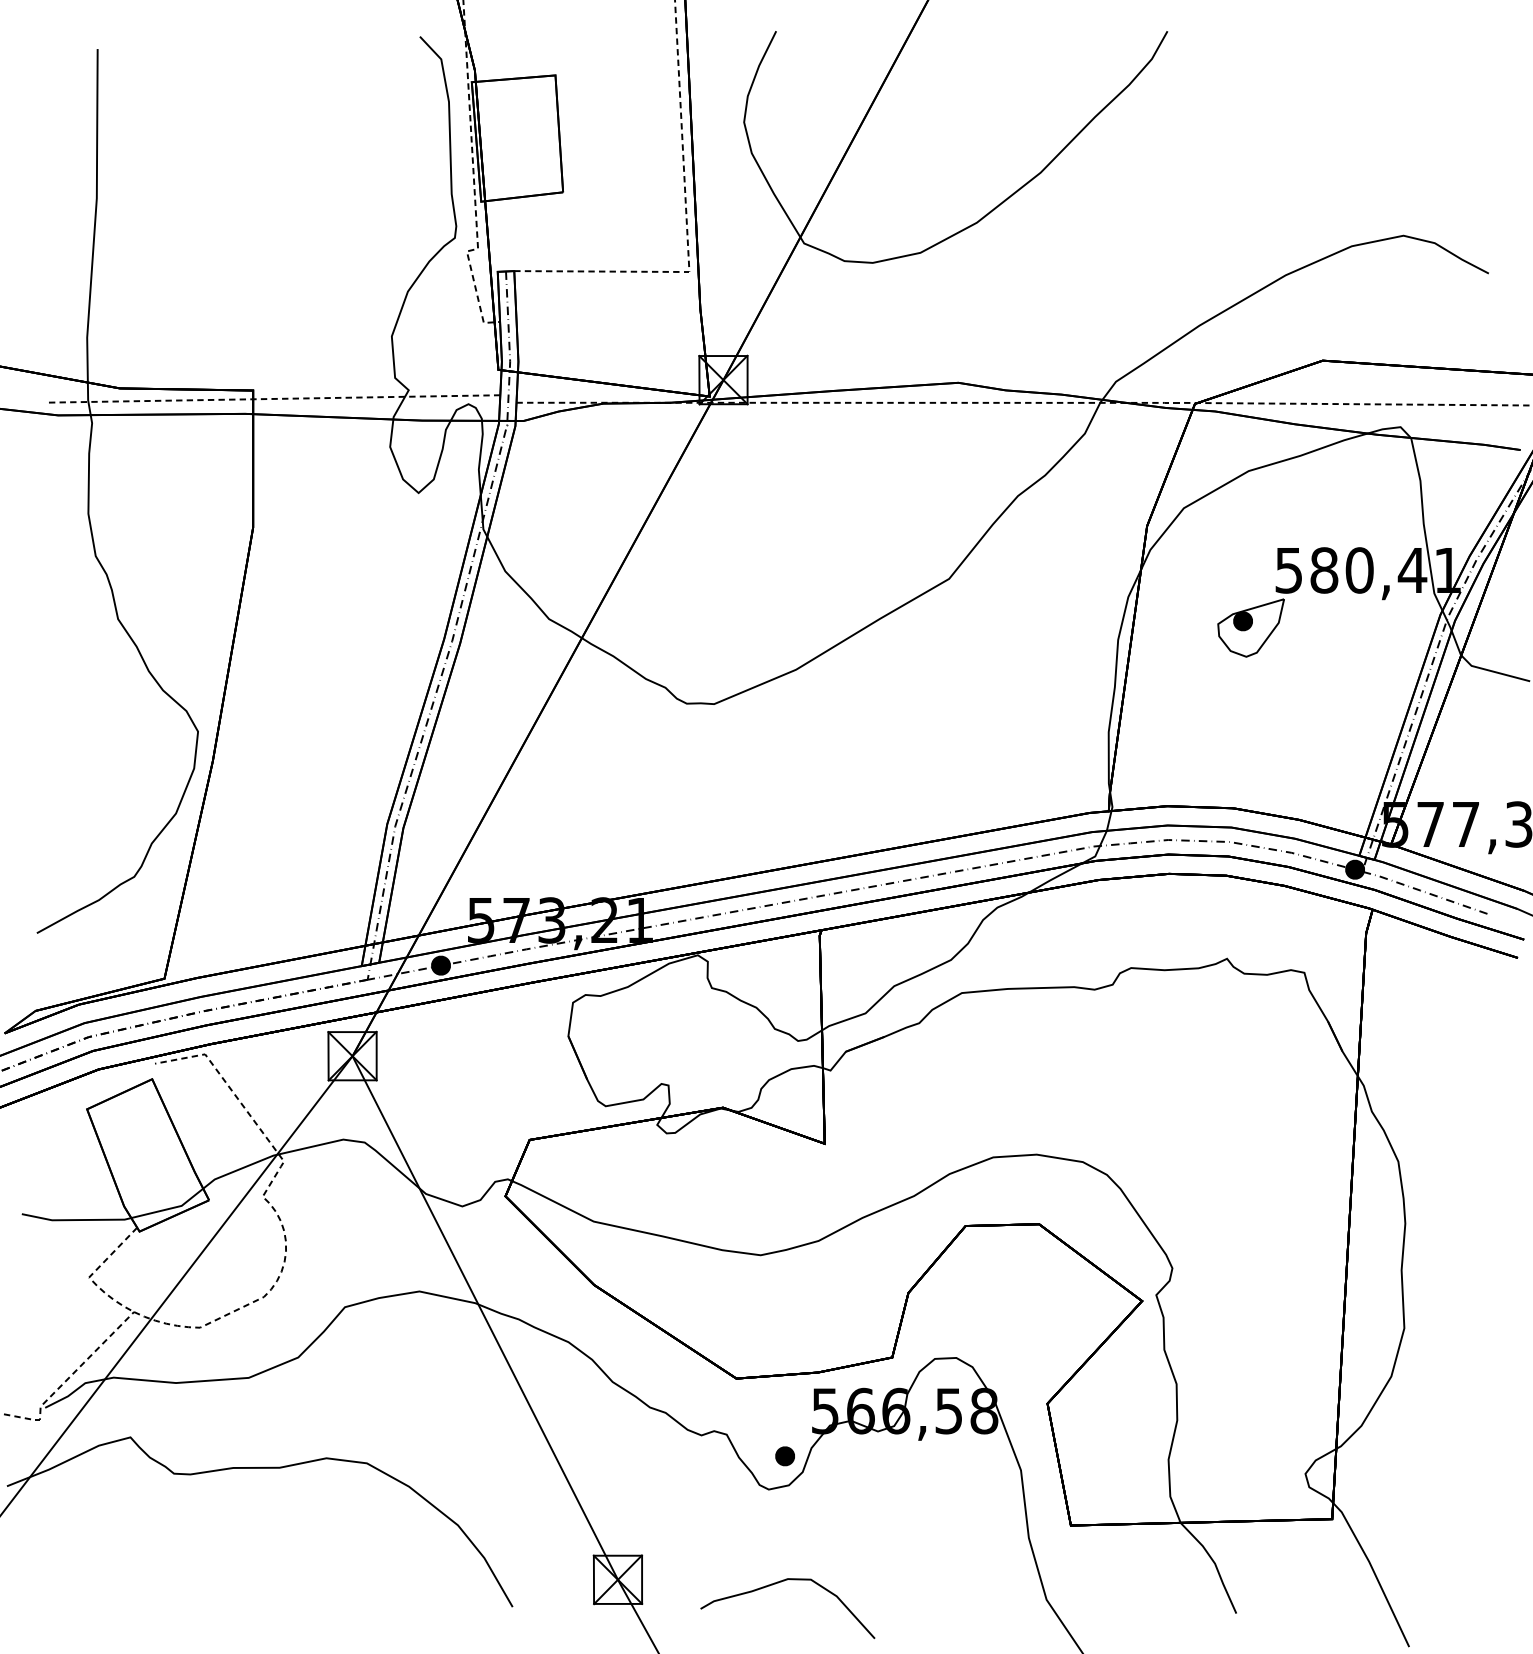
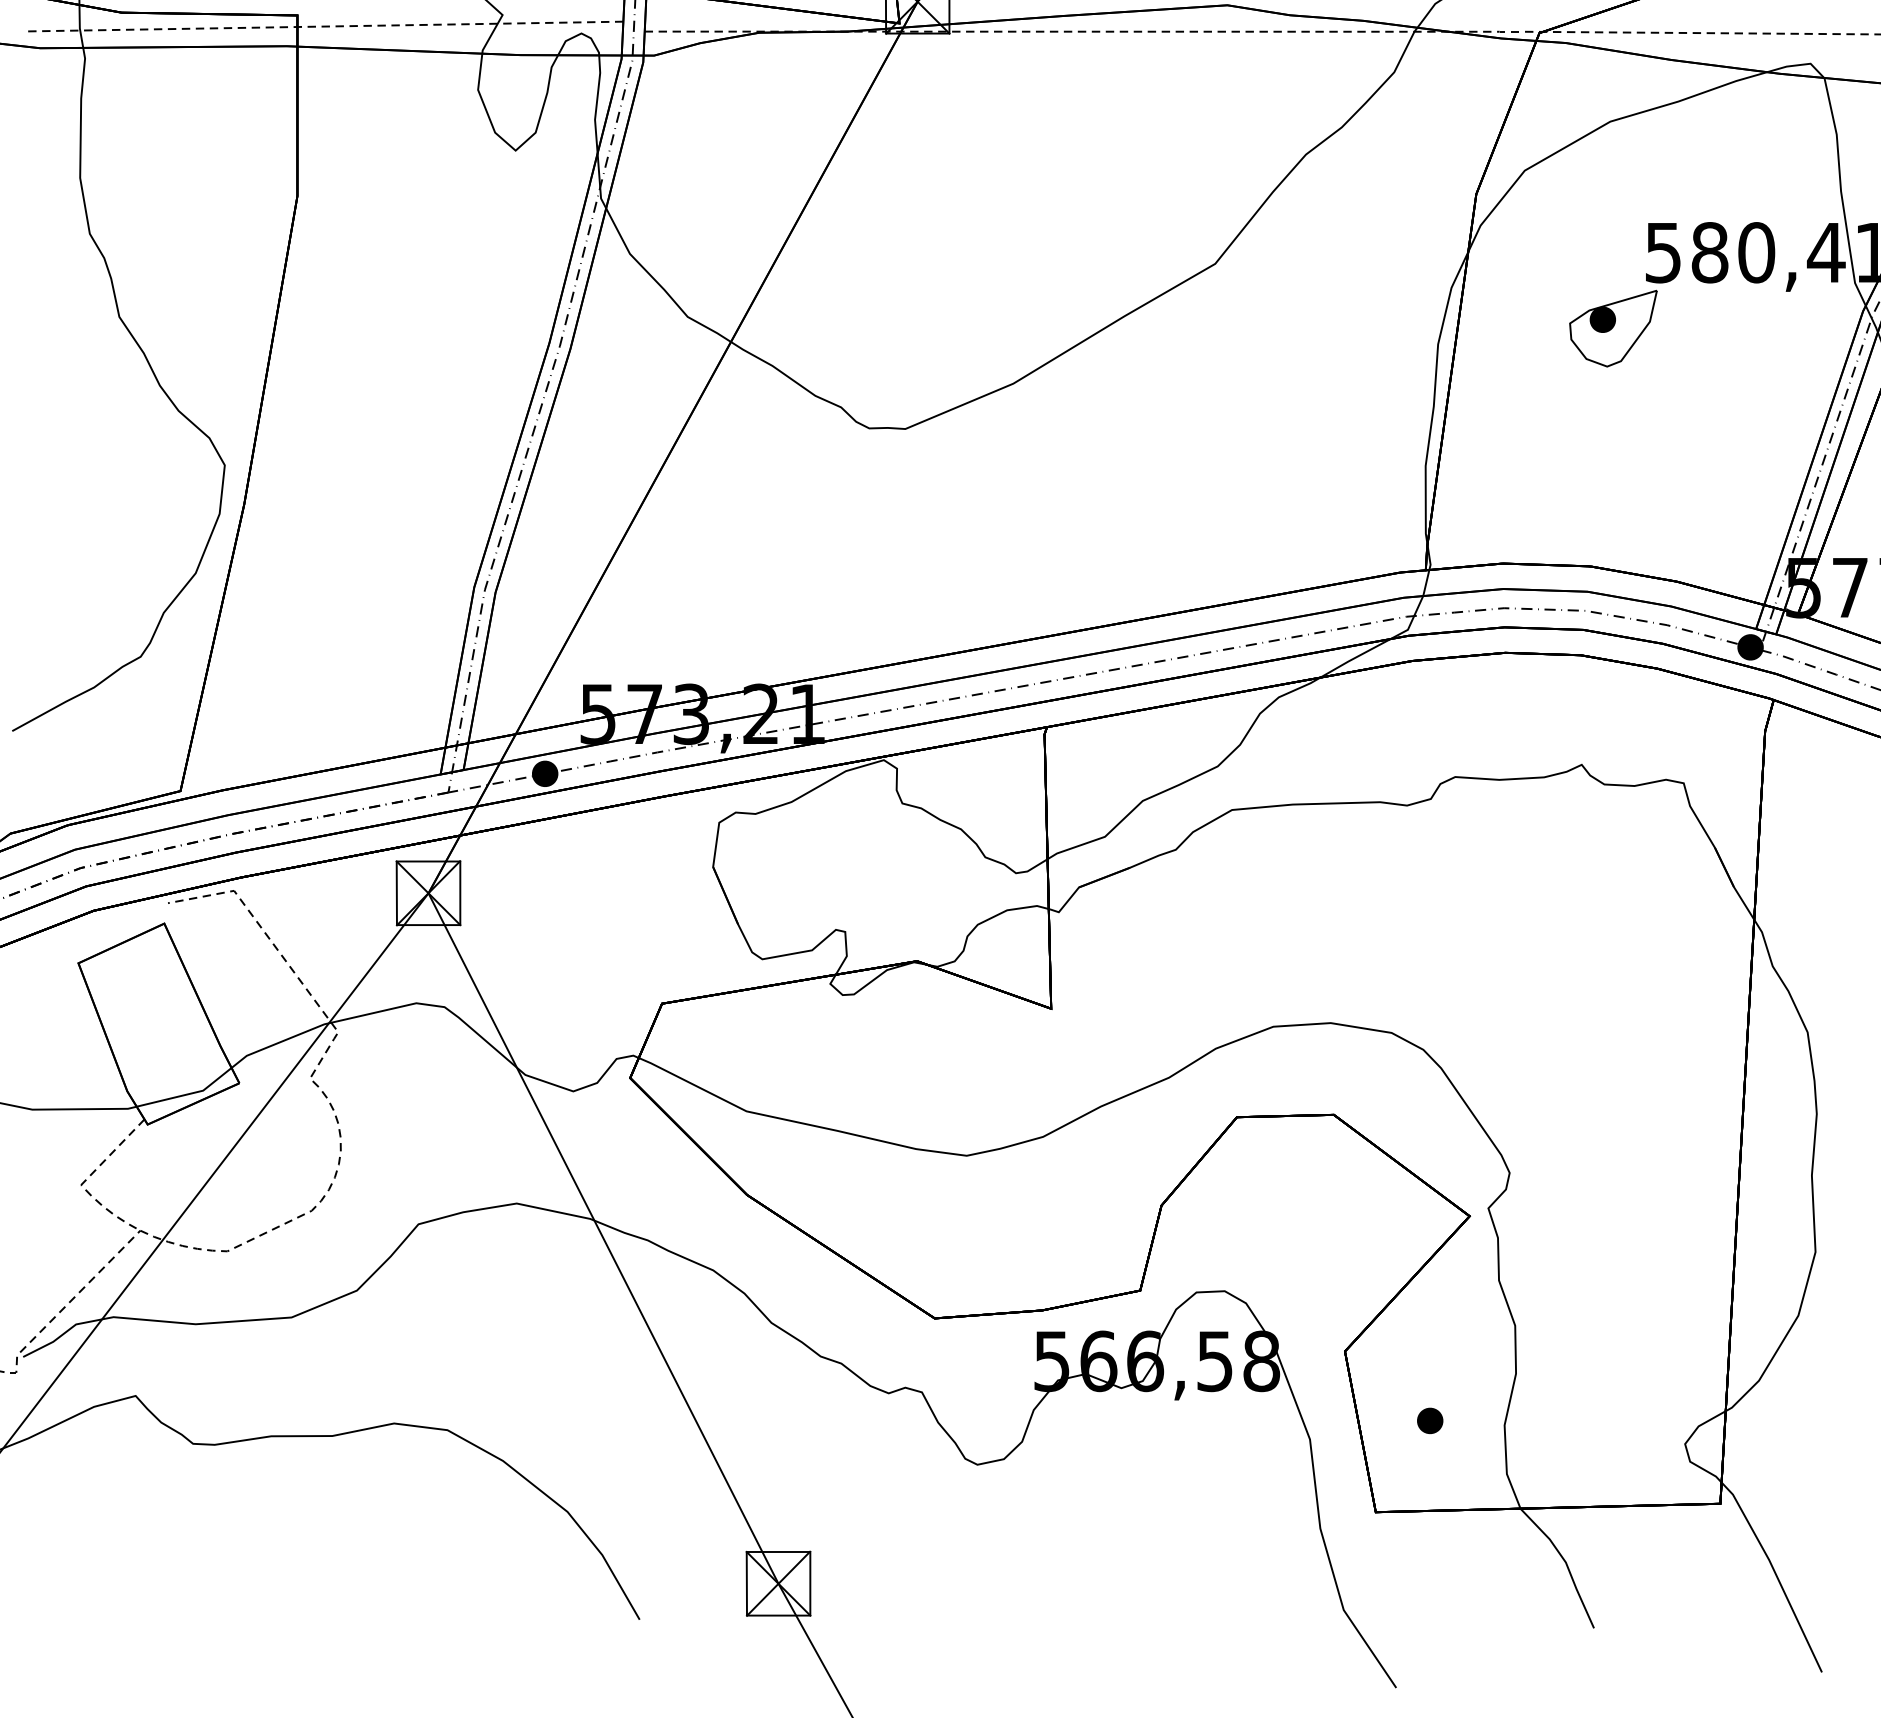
part: (784, 1456) -> (1429, 1421), moved
curve: (778, 1583) -> (990, 1588), removed

